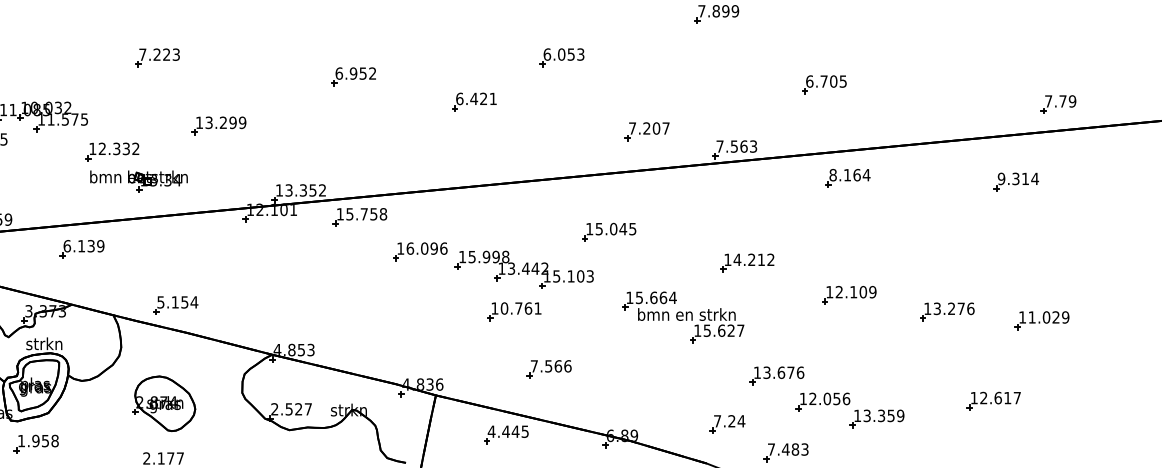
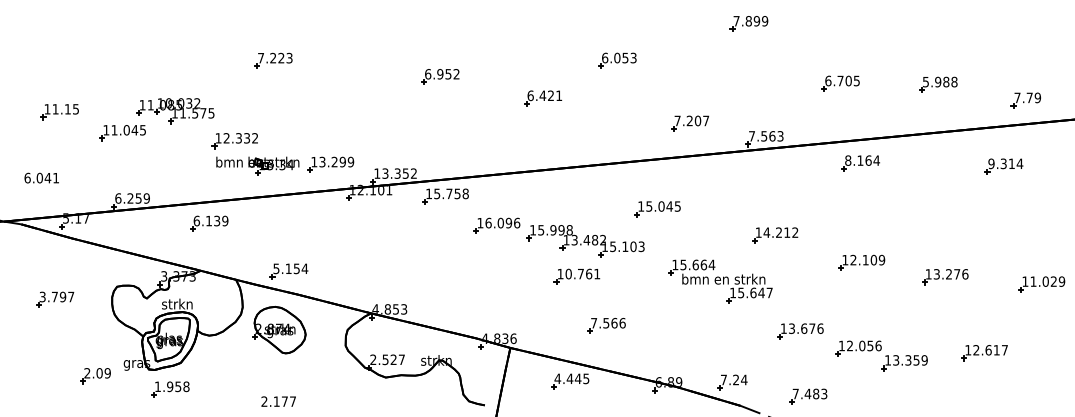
part: (939, 85) -> (938, 84), added
part: (1058, 104) -> (1025, 100), moved
part: (218, 125) -> (330, 164), moved
text: (534, 267) -> (594, 239), 13.442 -> 13.482
part: (1041, 320) -> (1041, 284), moved
text: (731, 330) -> (761, 292), 15.627 -> 15.647
part: (164, 403) -> (279, 329), moved
part: (849, 410) -> (881, 355), moved
part: (727, 424) -> (732, 382), moved

